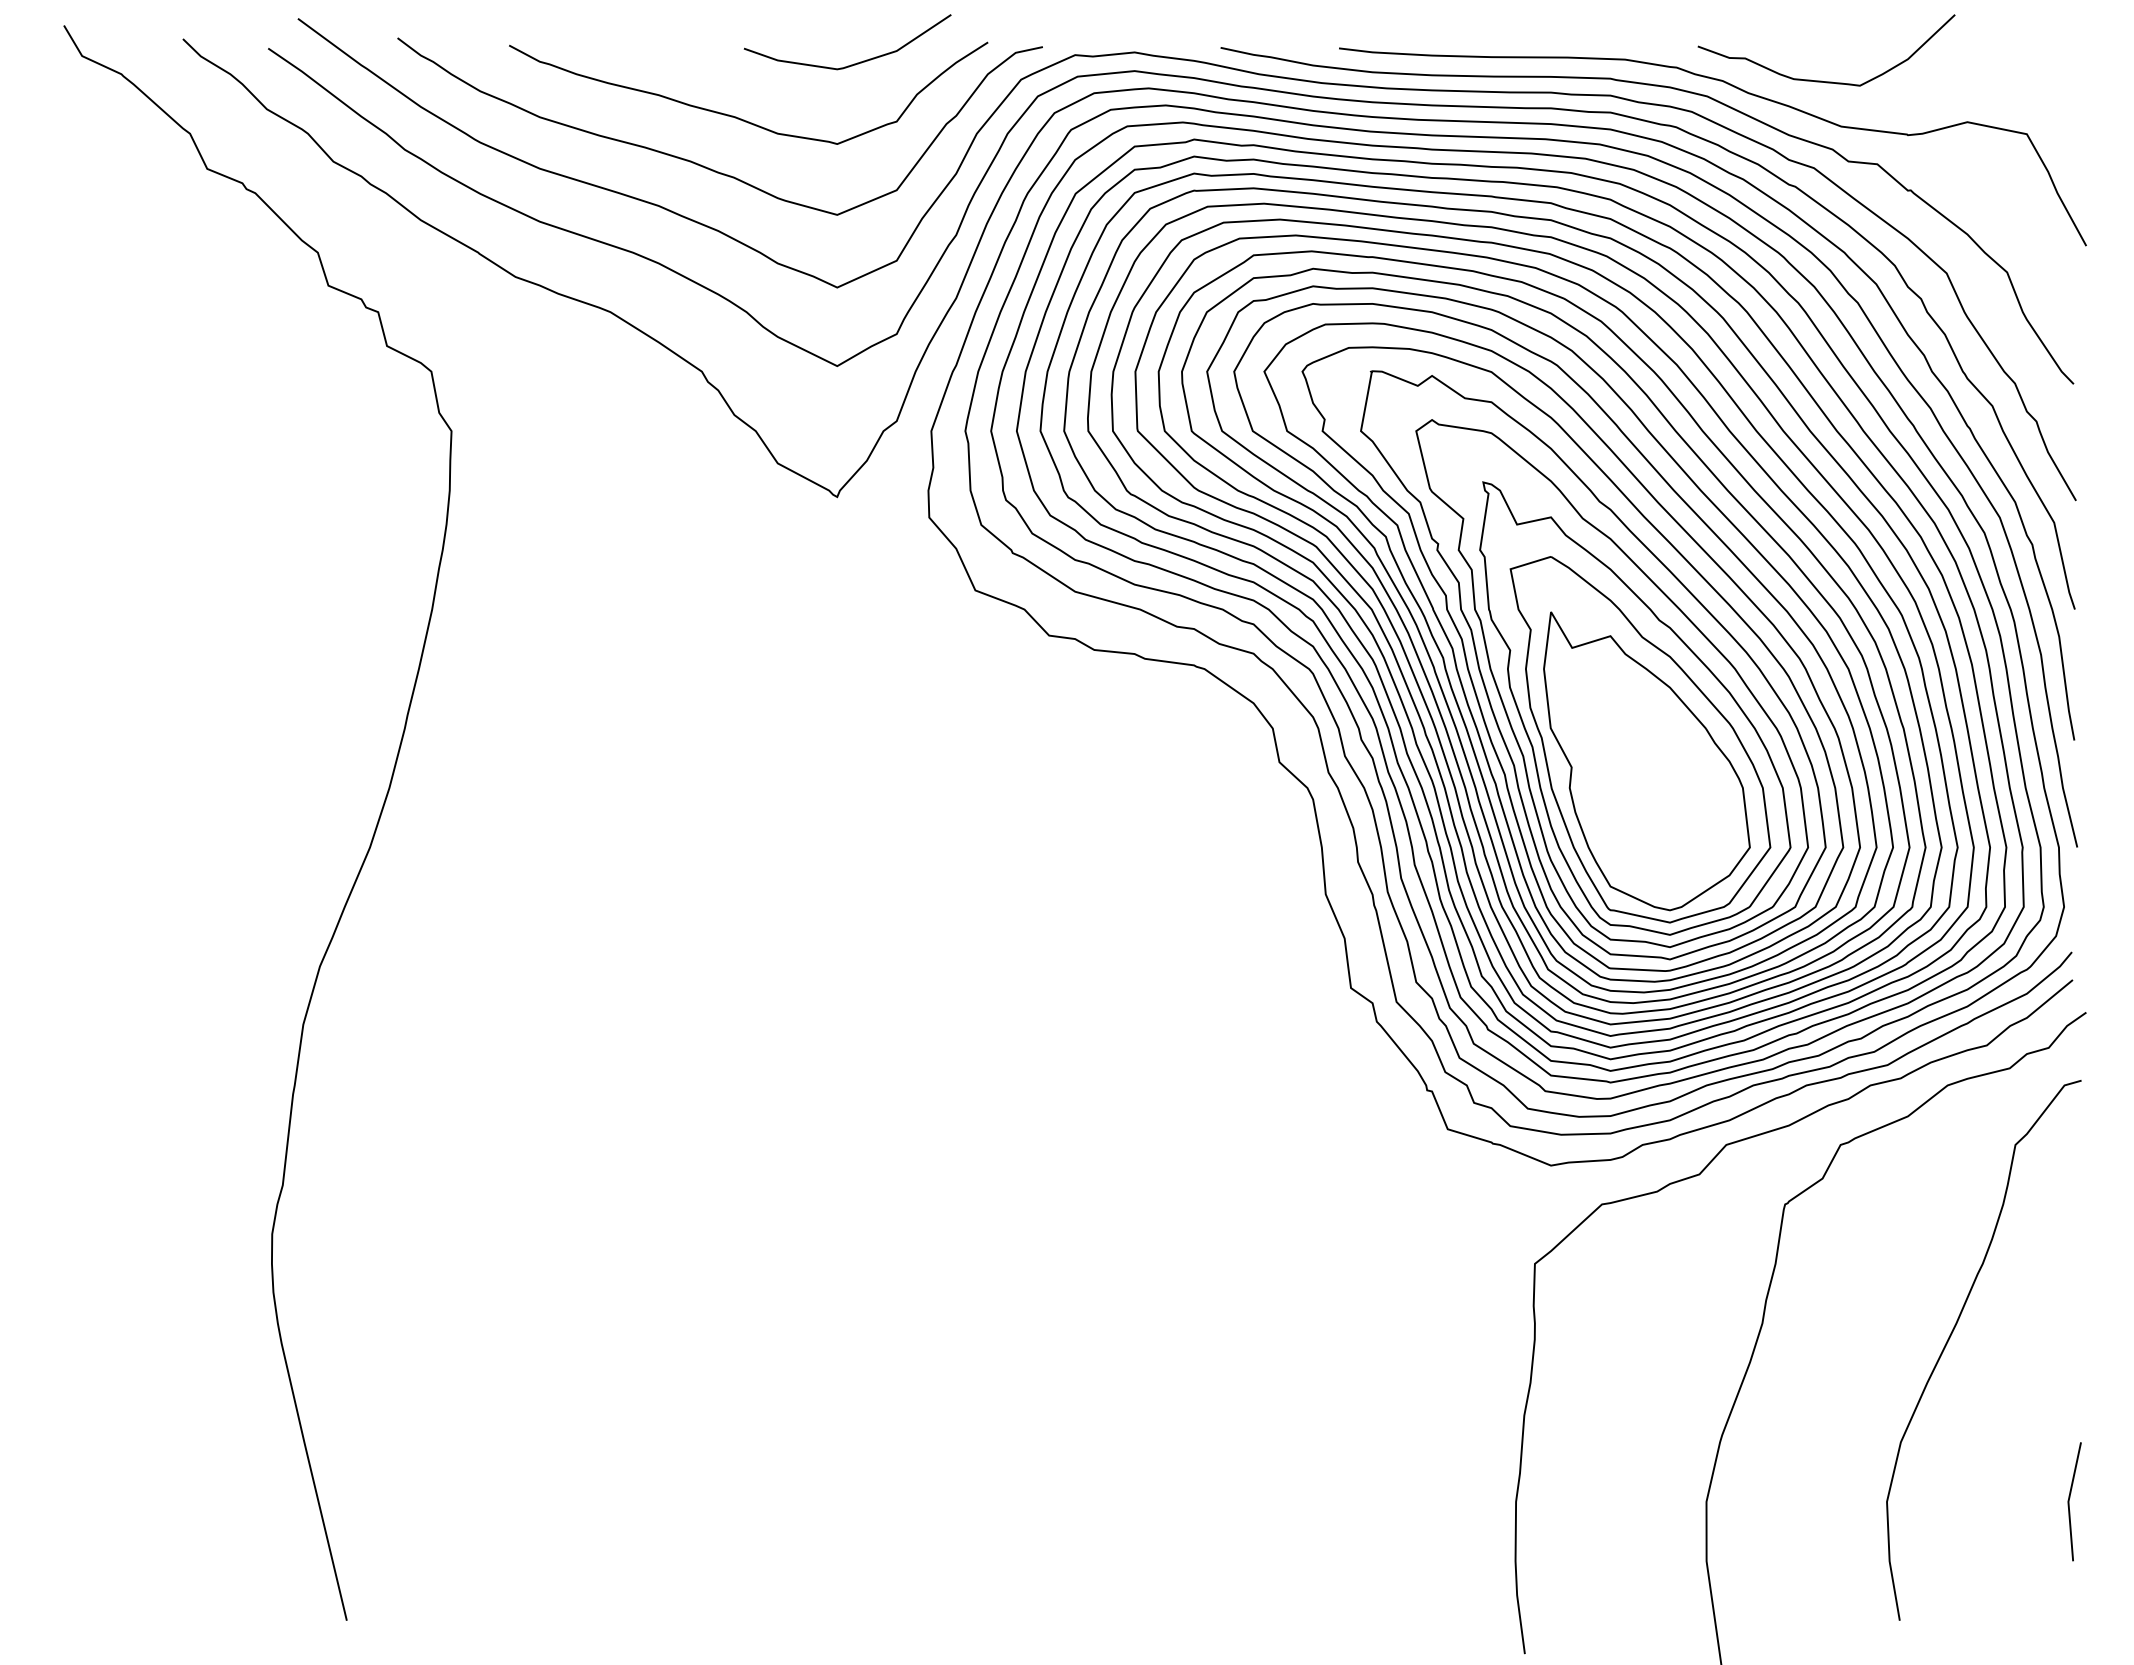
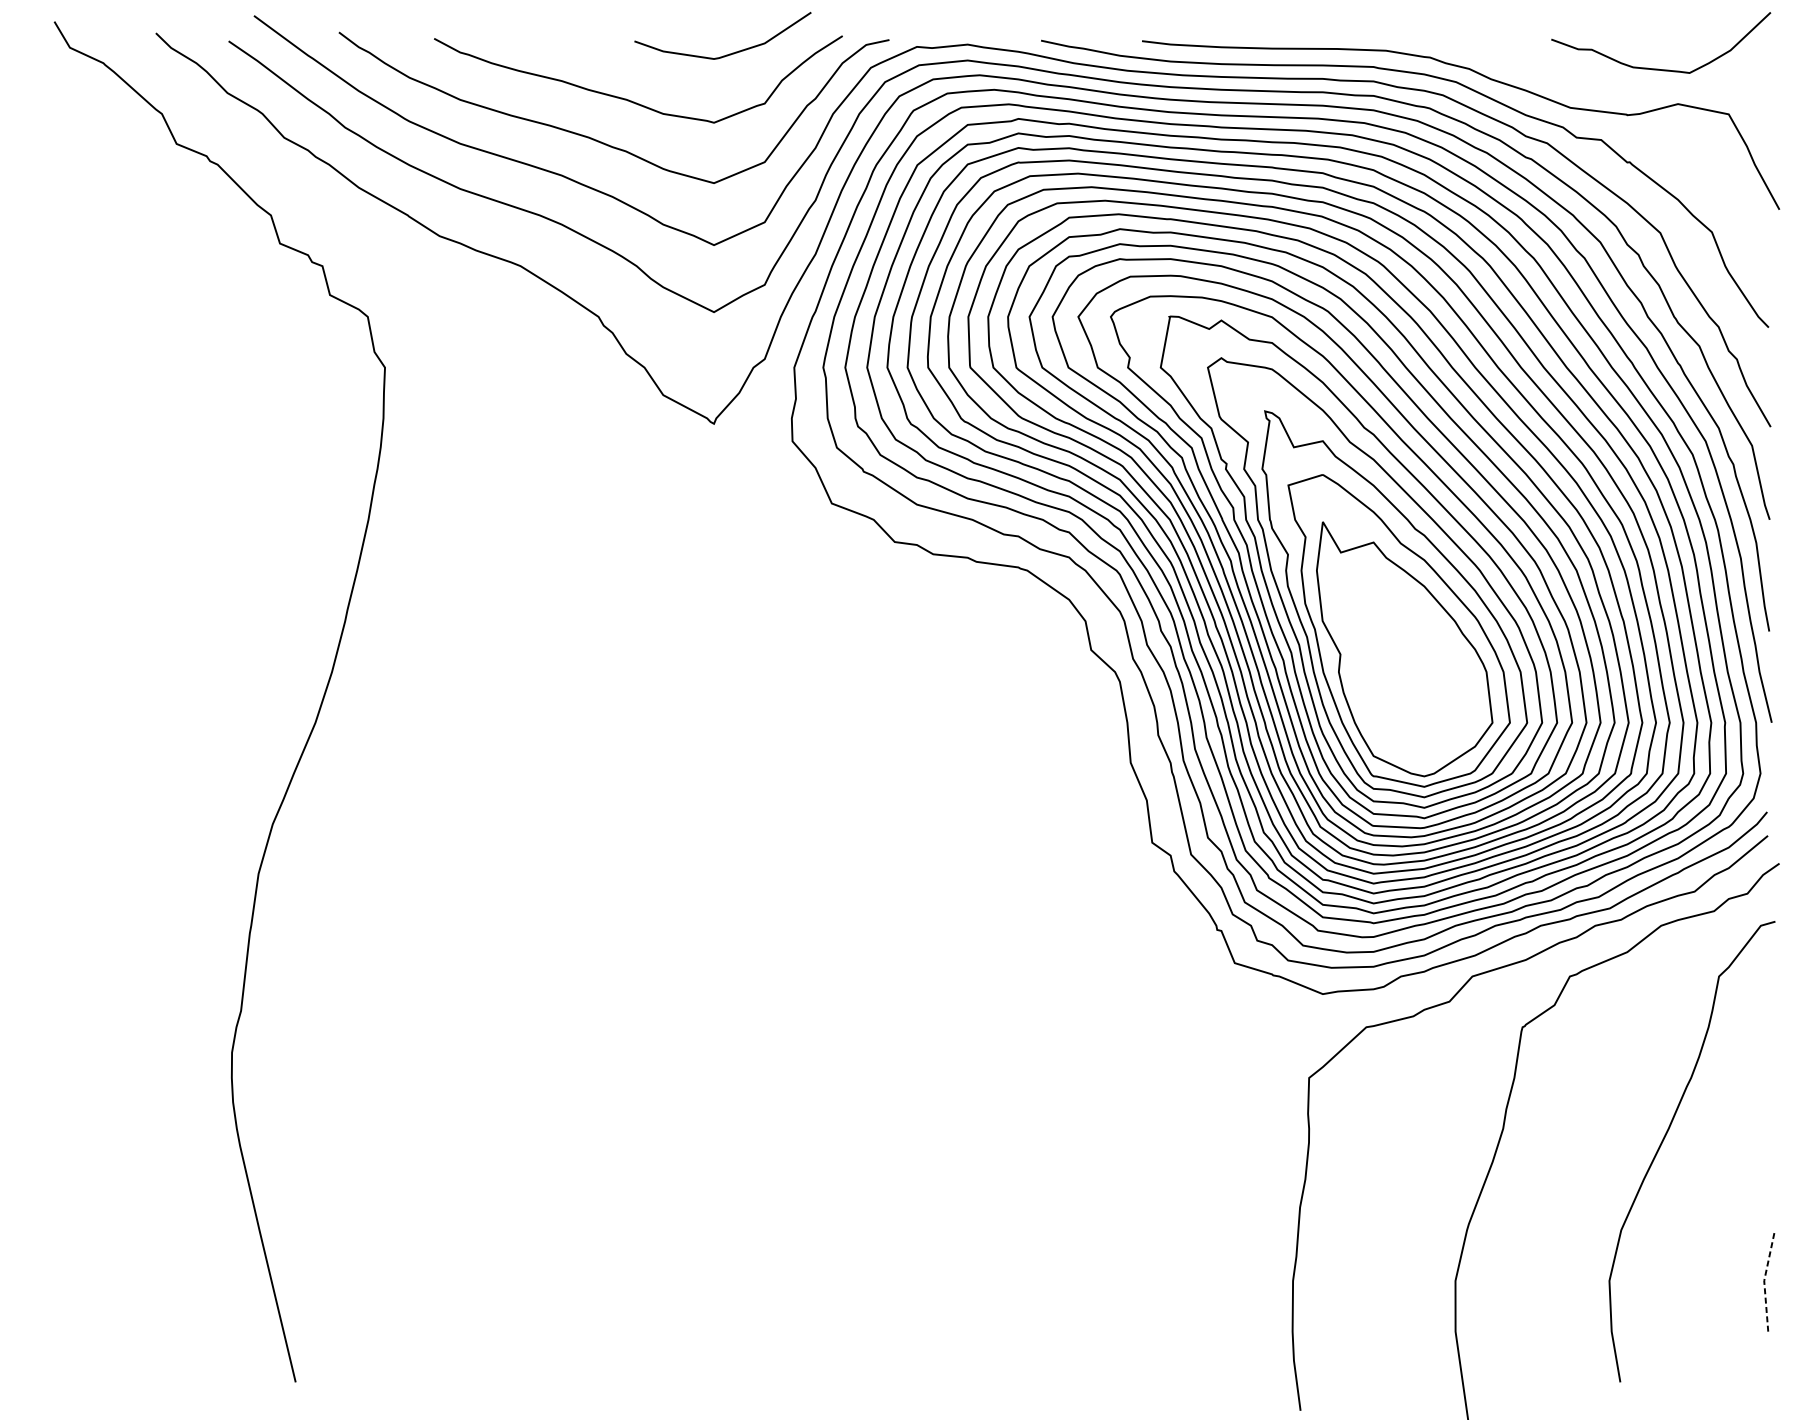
curve: (1821, 80) -> (1656, 68), moved
line: (2068, 1501) -> (1764, 1280), solid -> dashed

